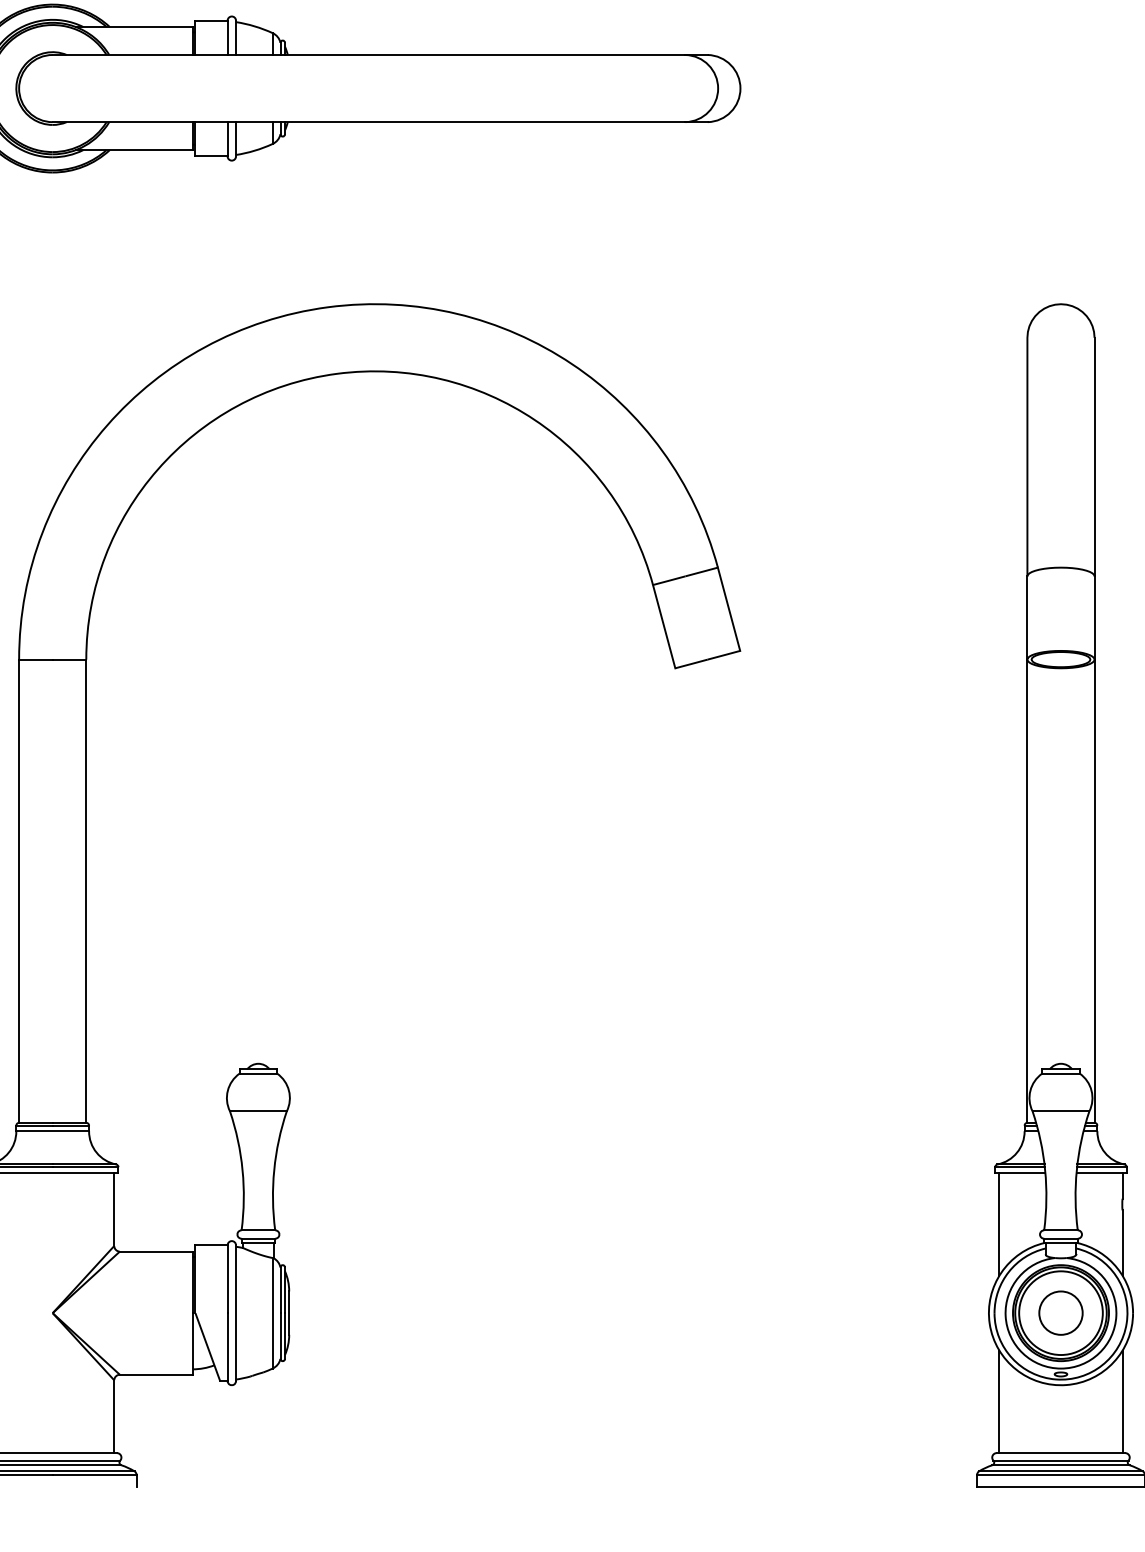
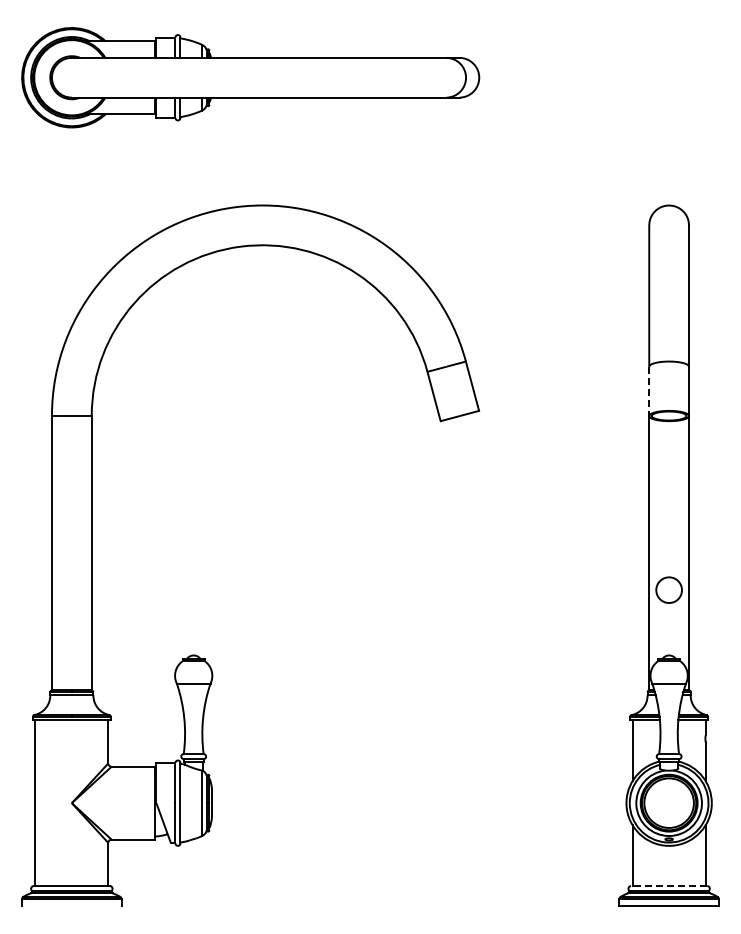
line: (1027, 618) -> (649, 391), solid -> dashed
circle: (1059, 1312) -> (668, 589), moved
line: (1059, 1453) -> (668, 886), solid -> dashed

